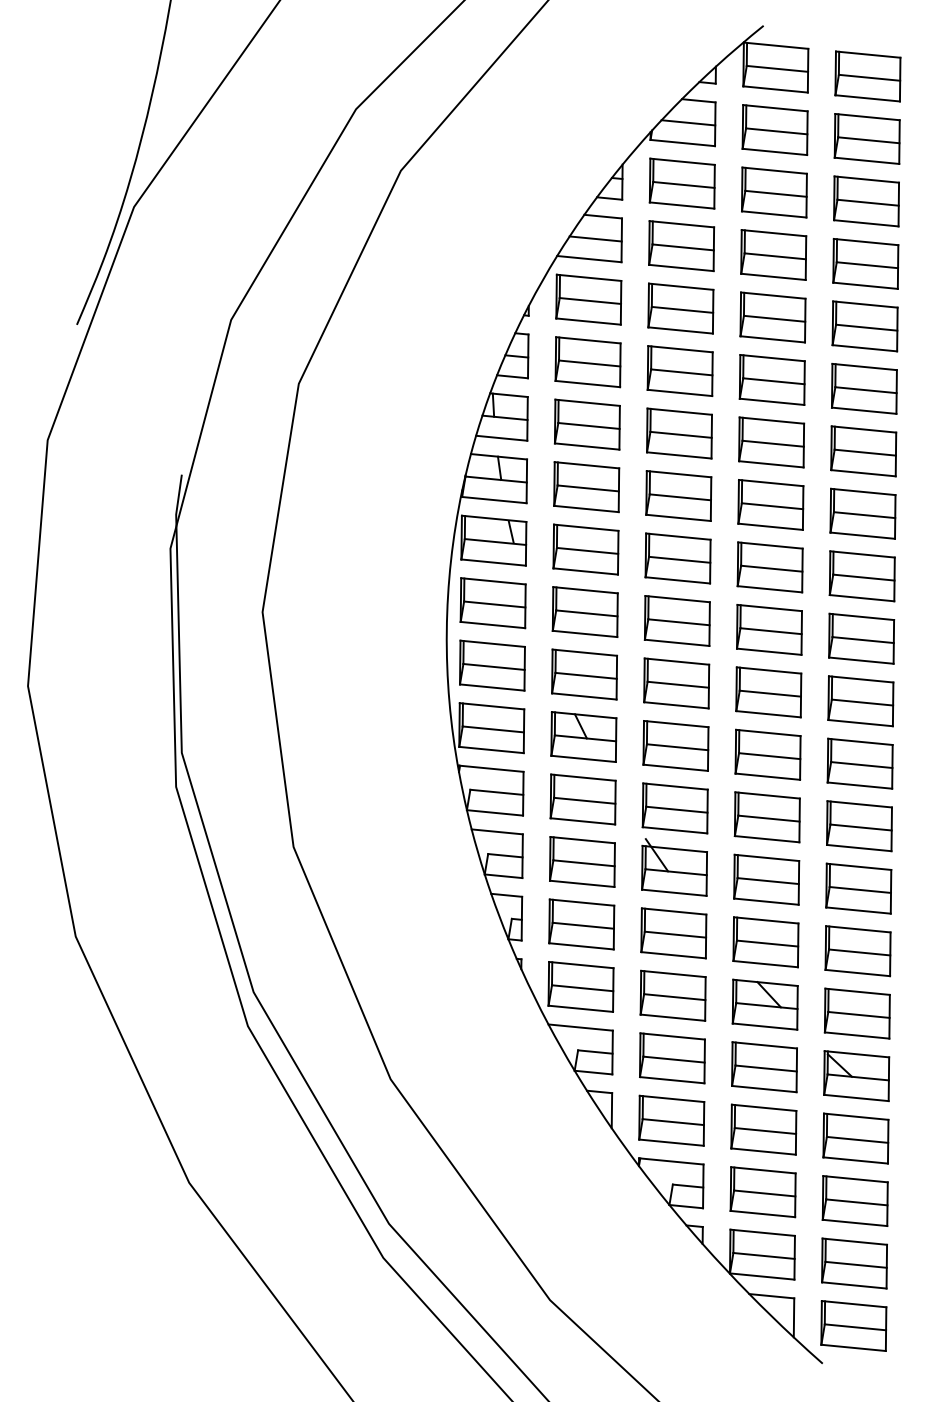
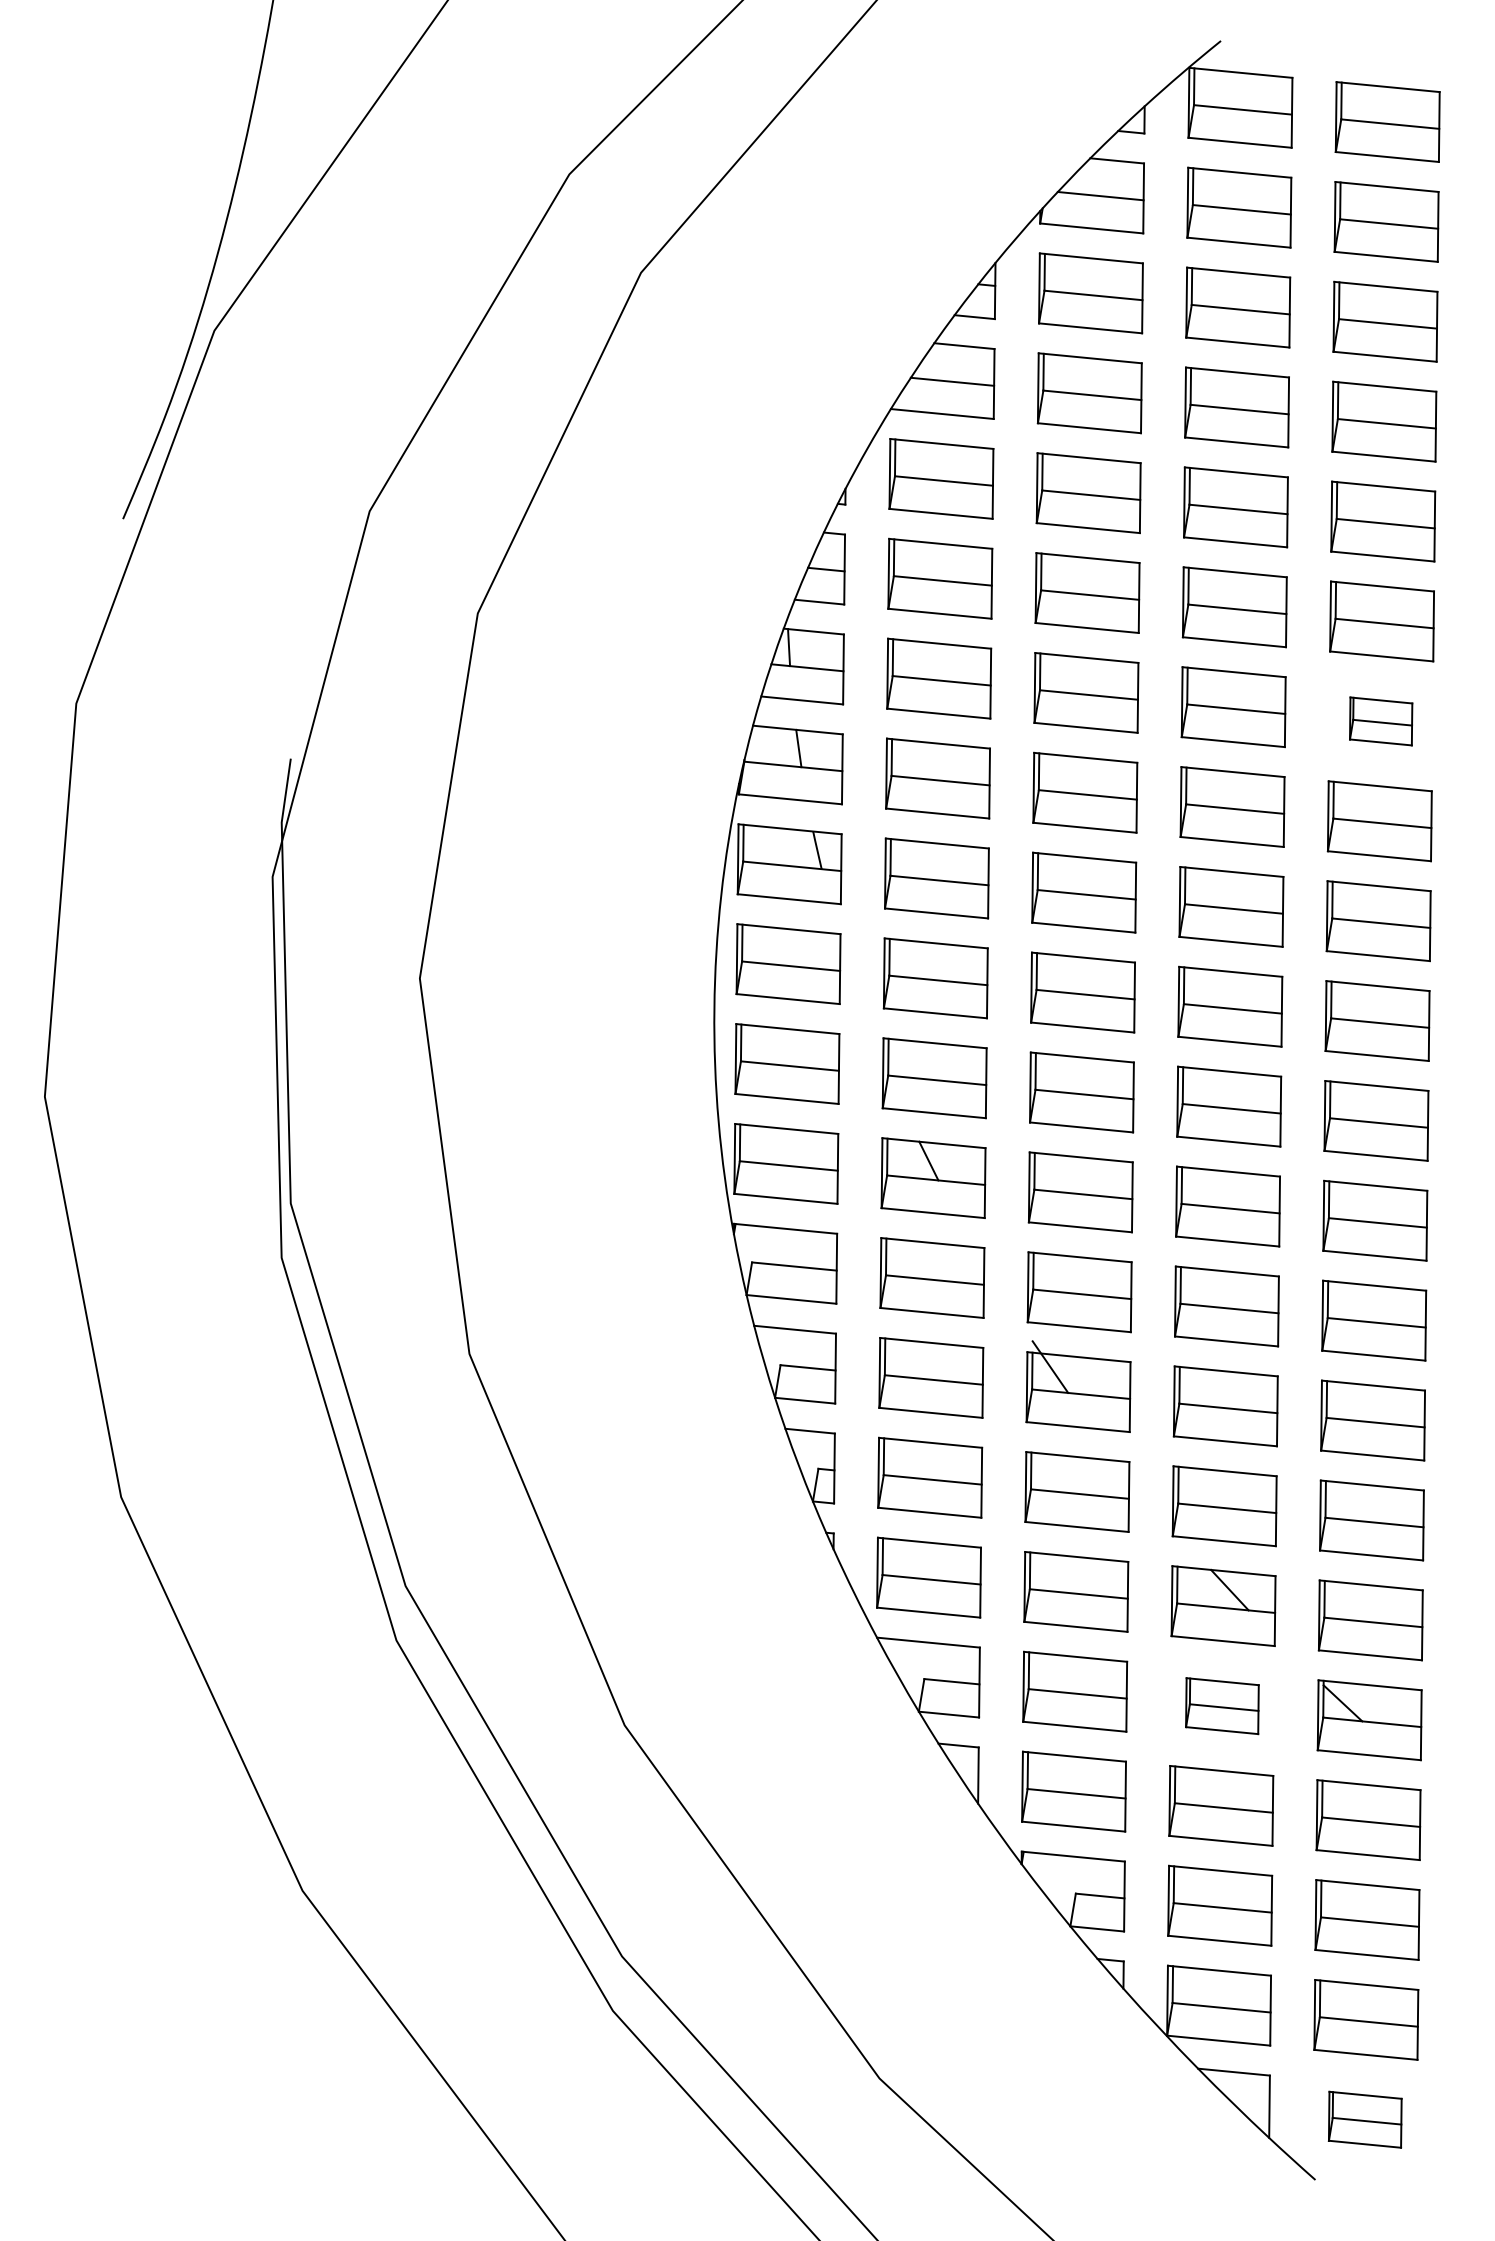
part: (863, 451) -> (1380, 721), size x0.6
part: (764, 1067) -> (1222, 1706), size x0.7
part: (853, 1325) -> (1364, 2118), size x0.7

